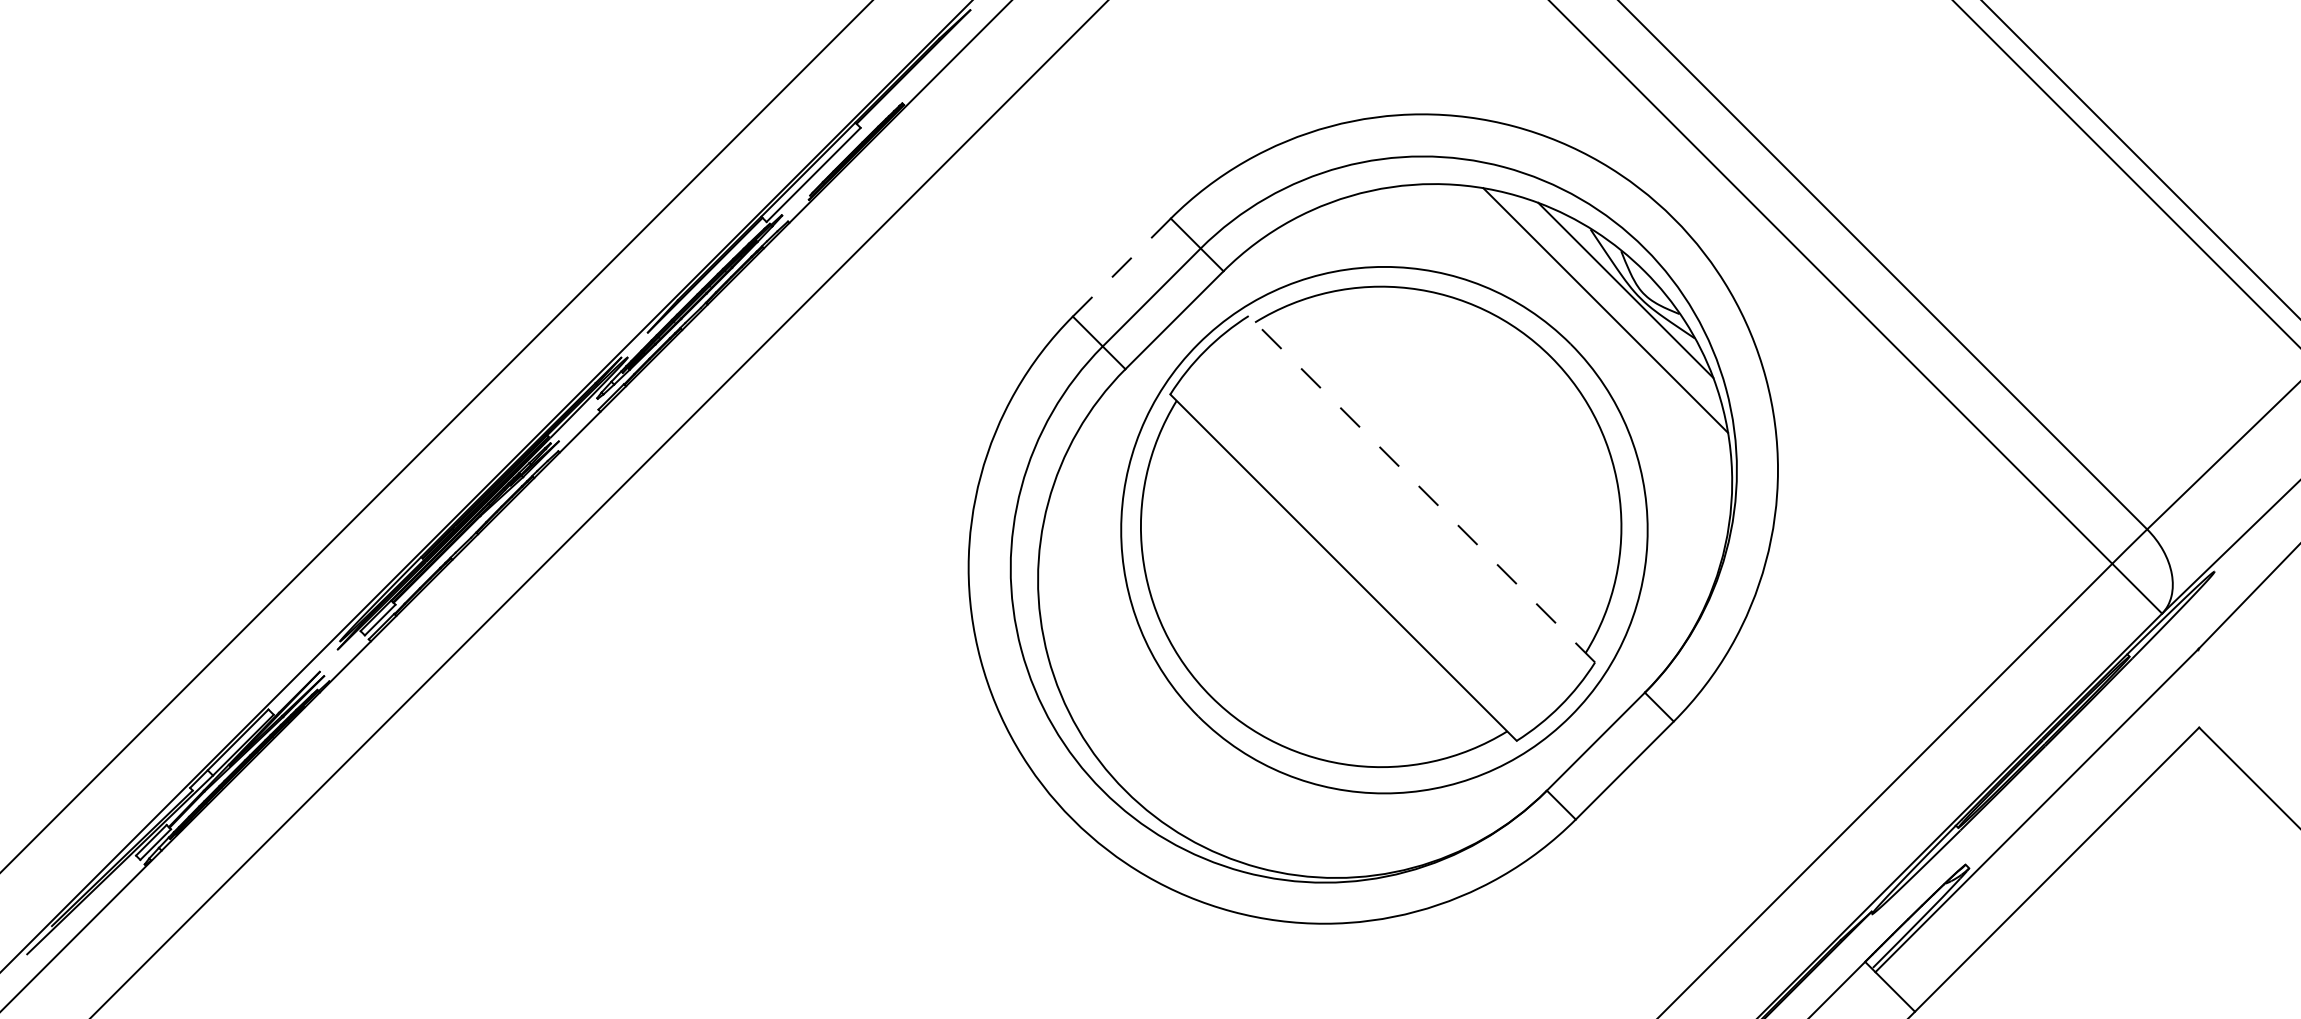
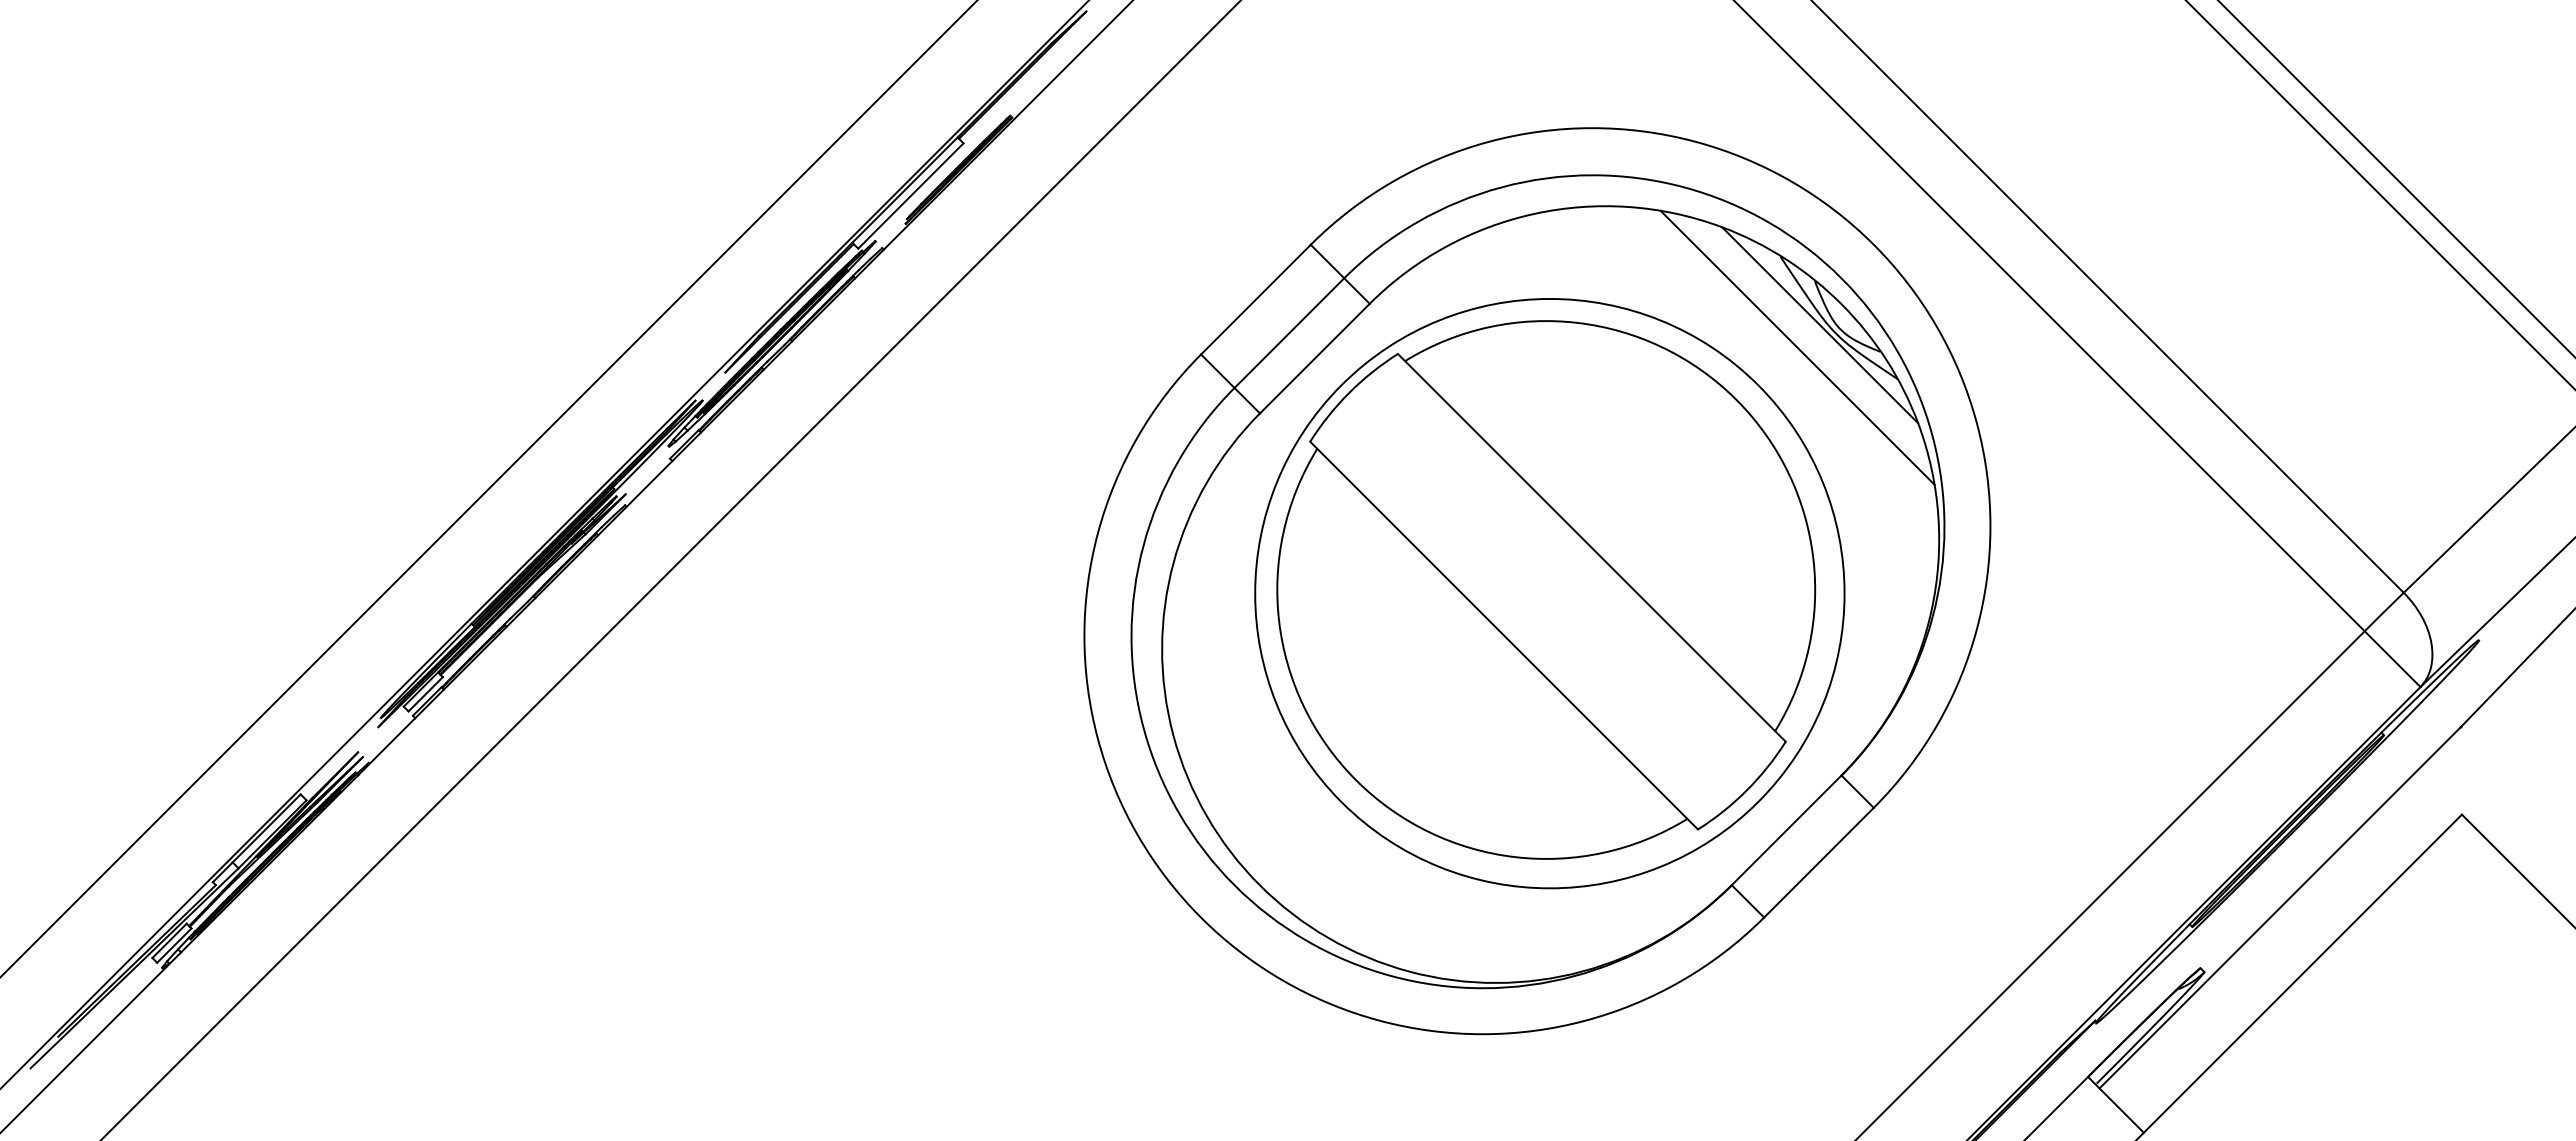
line: (1121, 267) -> (1255, 299), dashed -> solid
line: (1421, 488) -> (1591, 547), dashed -> solid

